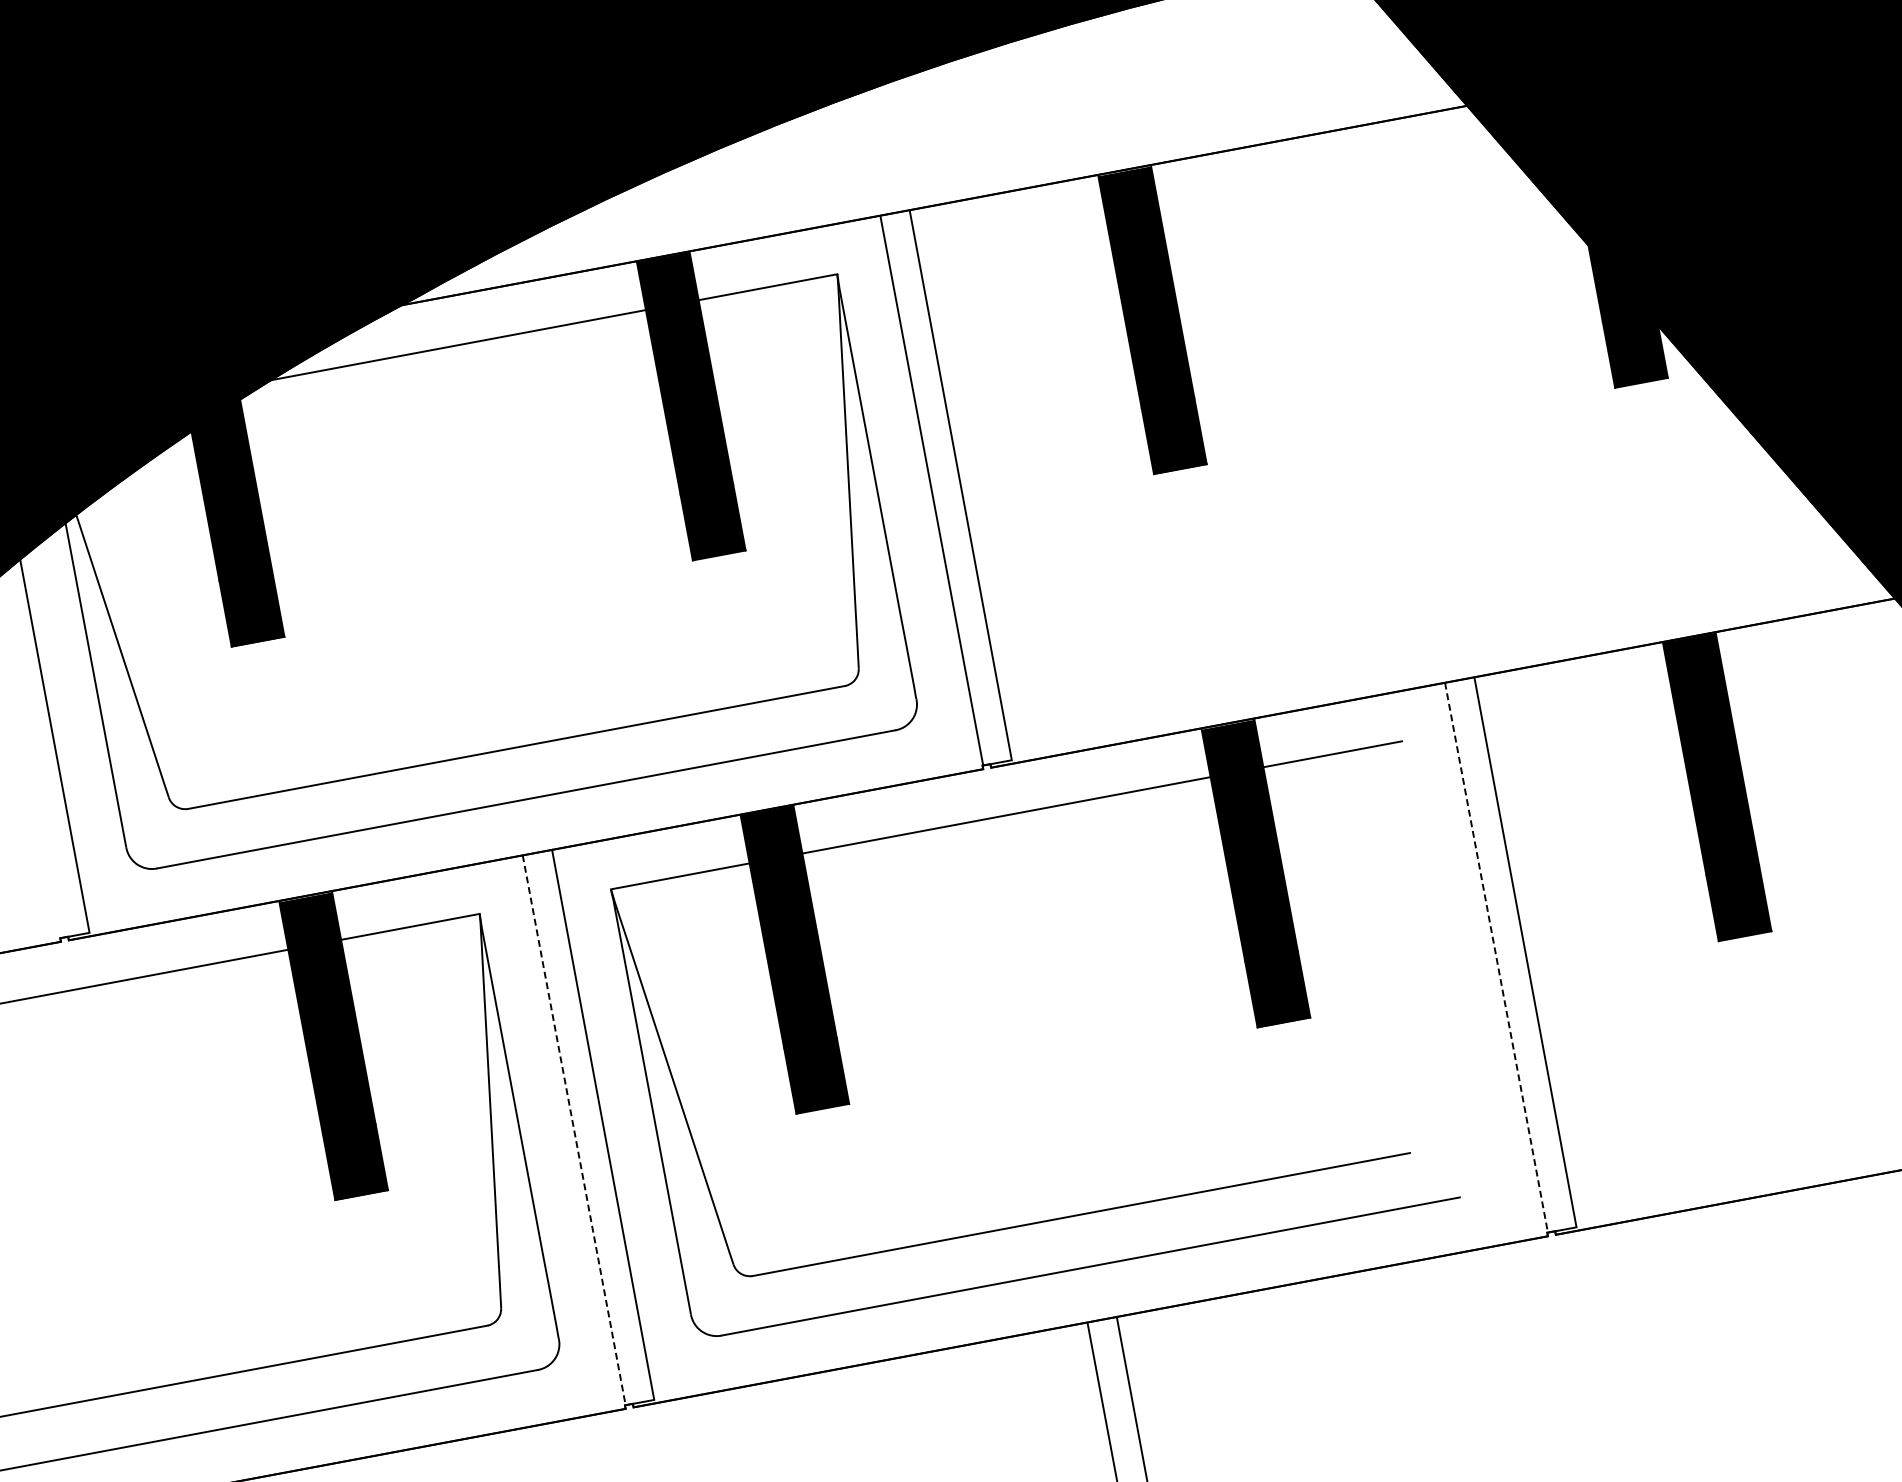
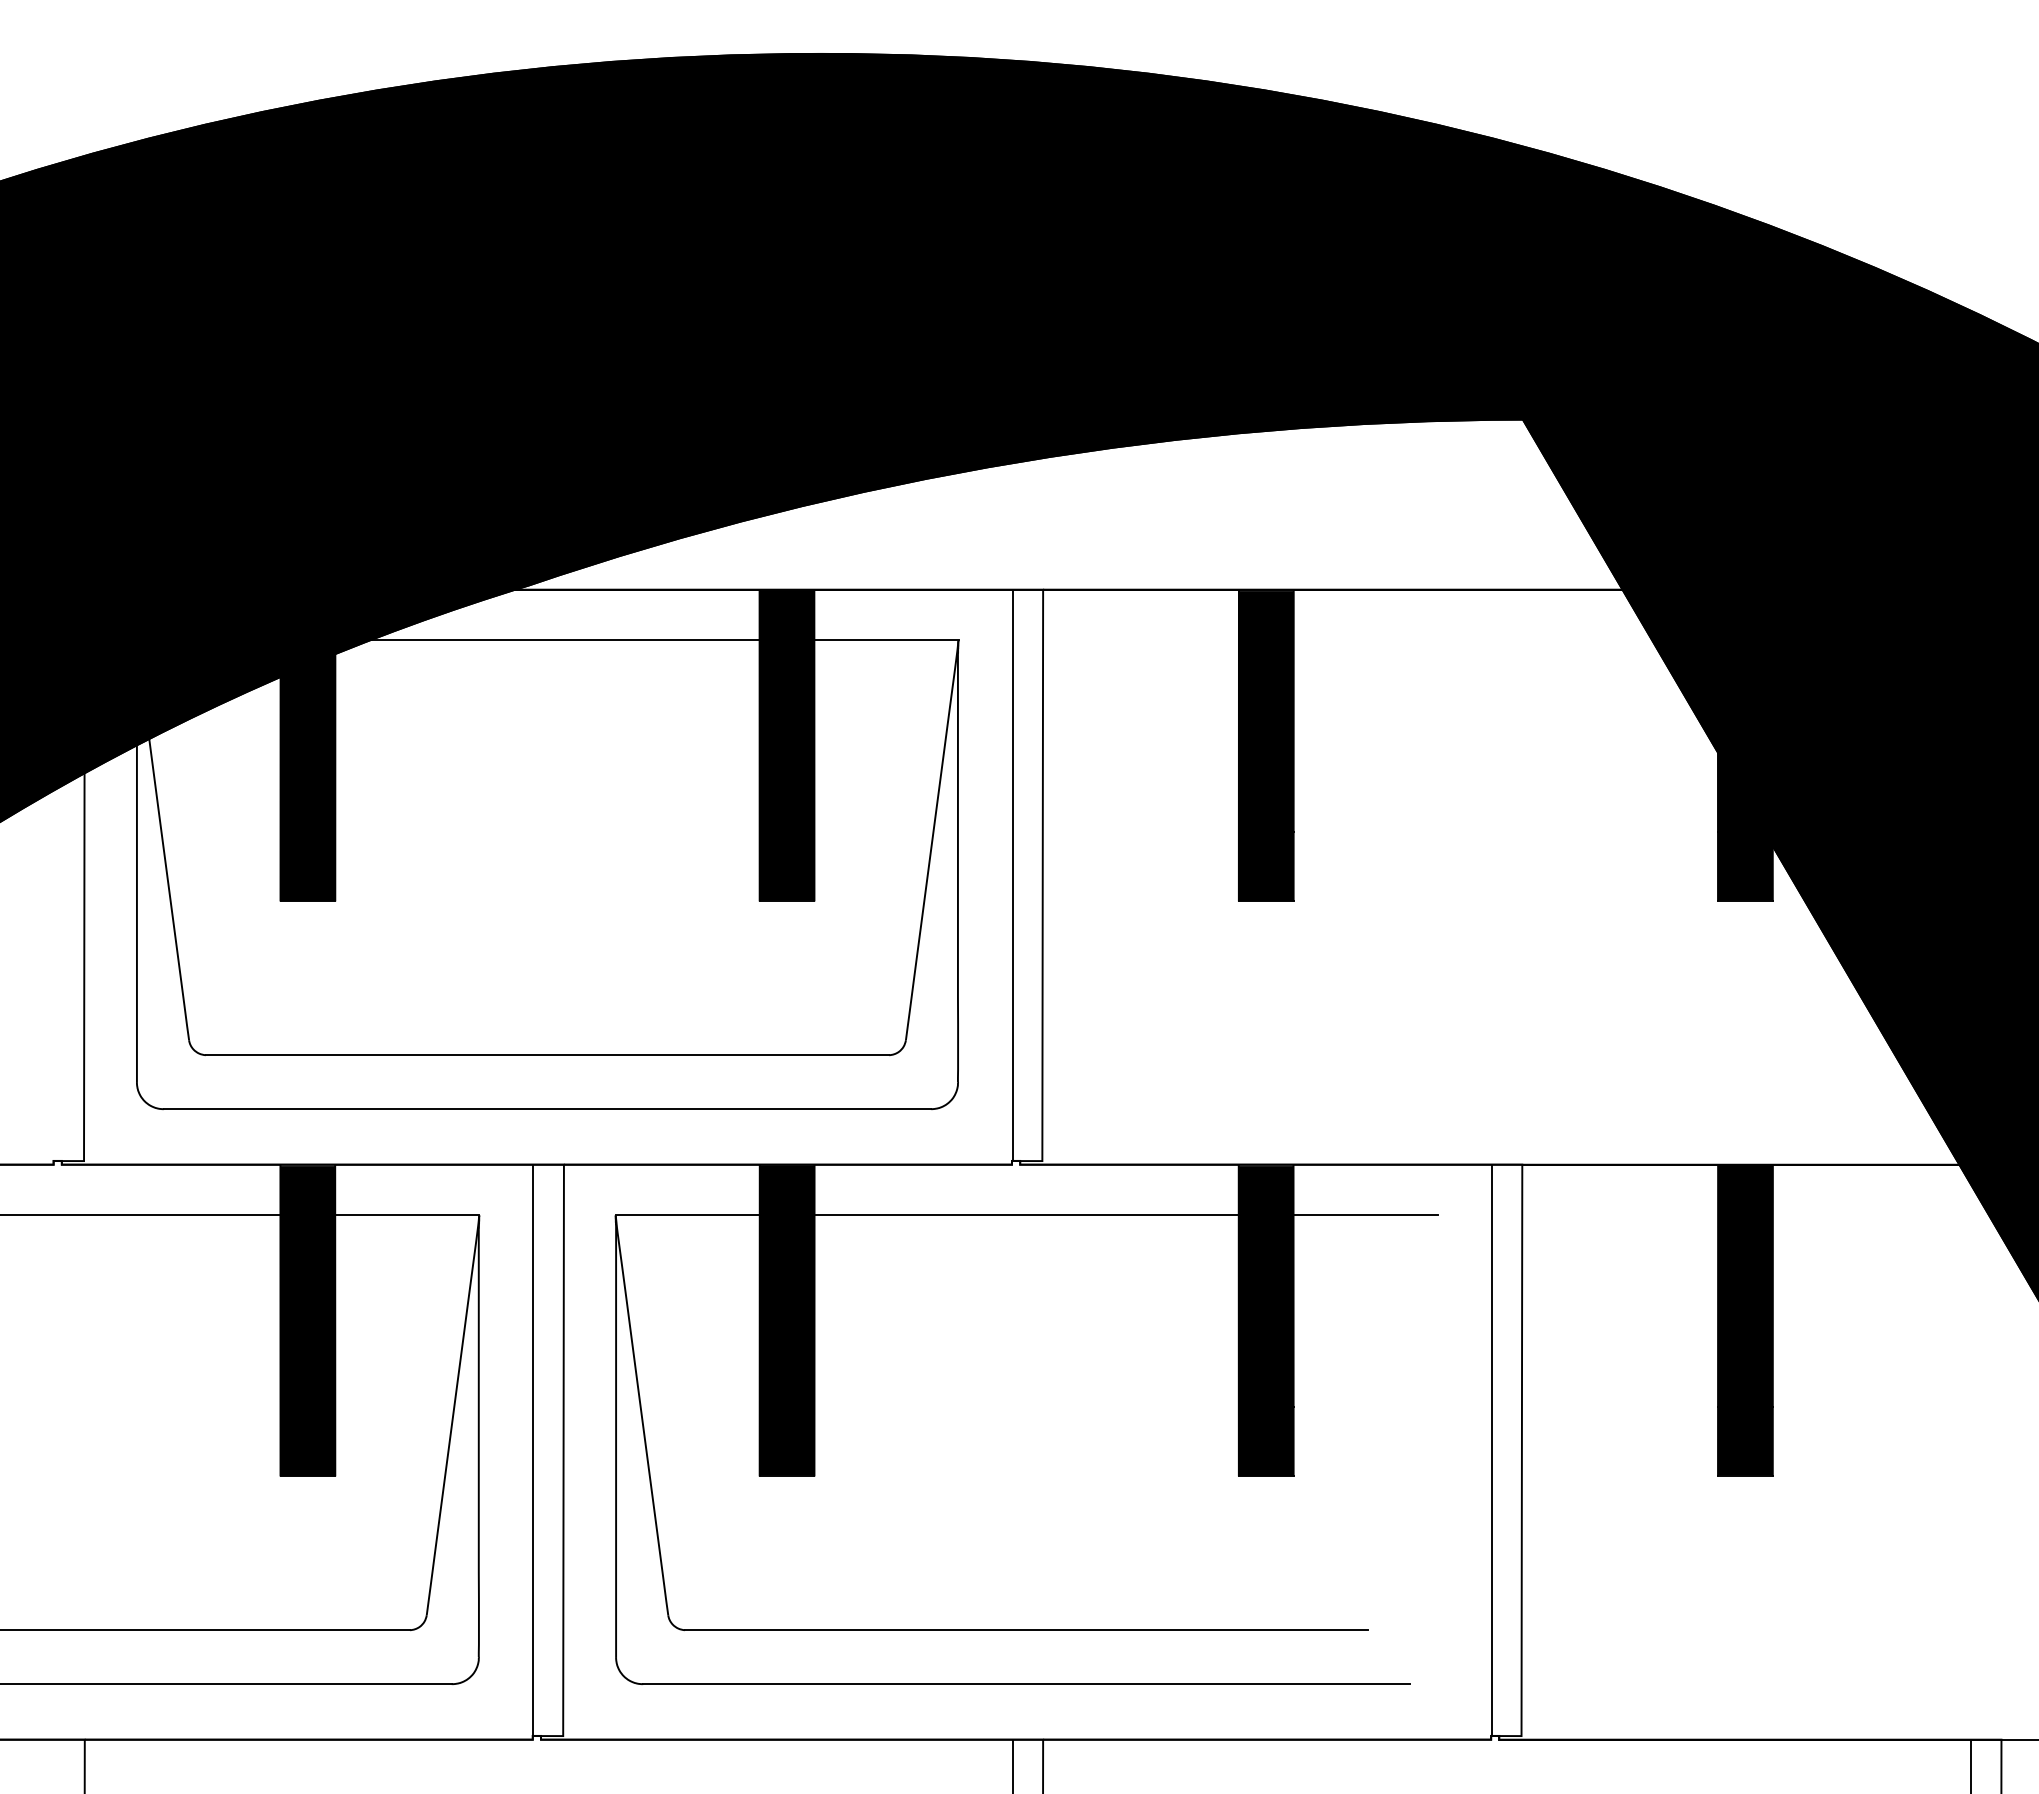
line: (1496, 957) -> (1491, 1450), dashed -> solid
line: (574, 1130) -> (533, 1450), dashed -> solid

